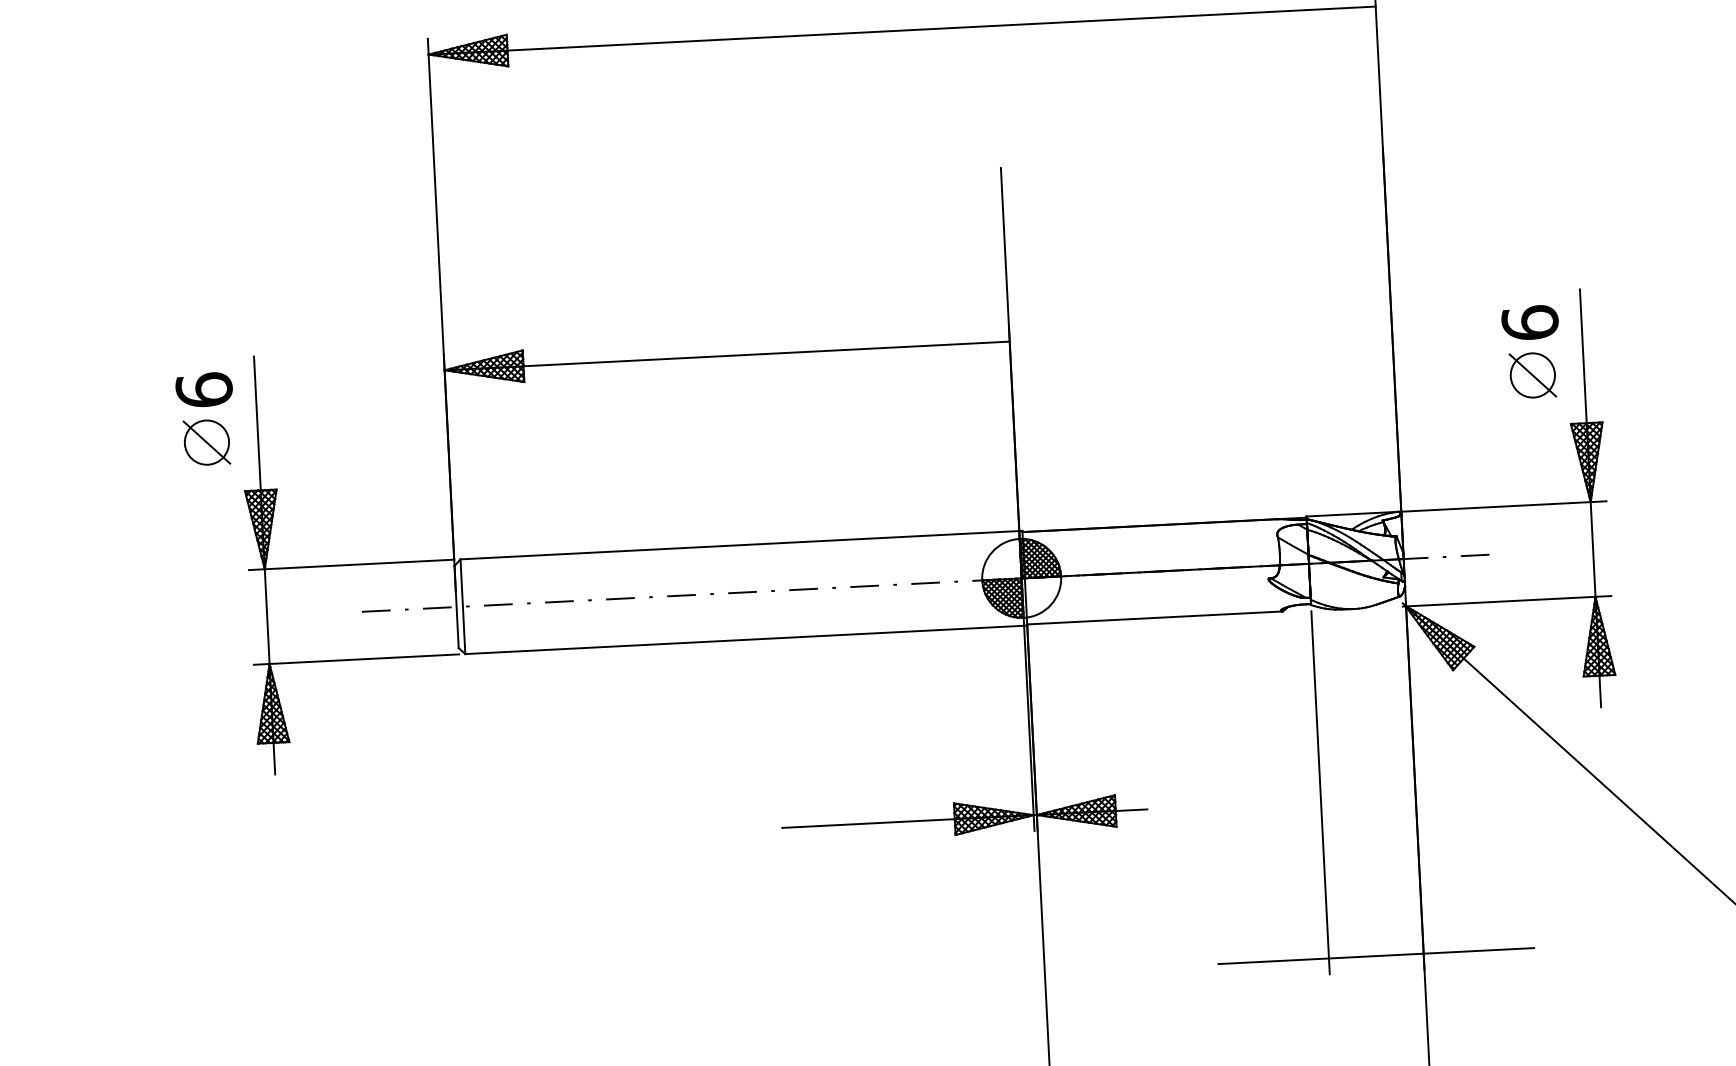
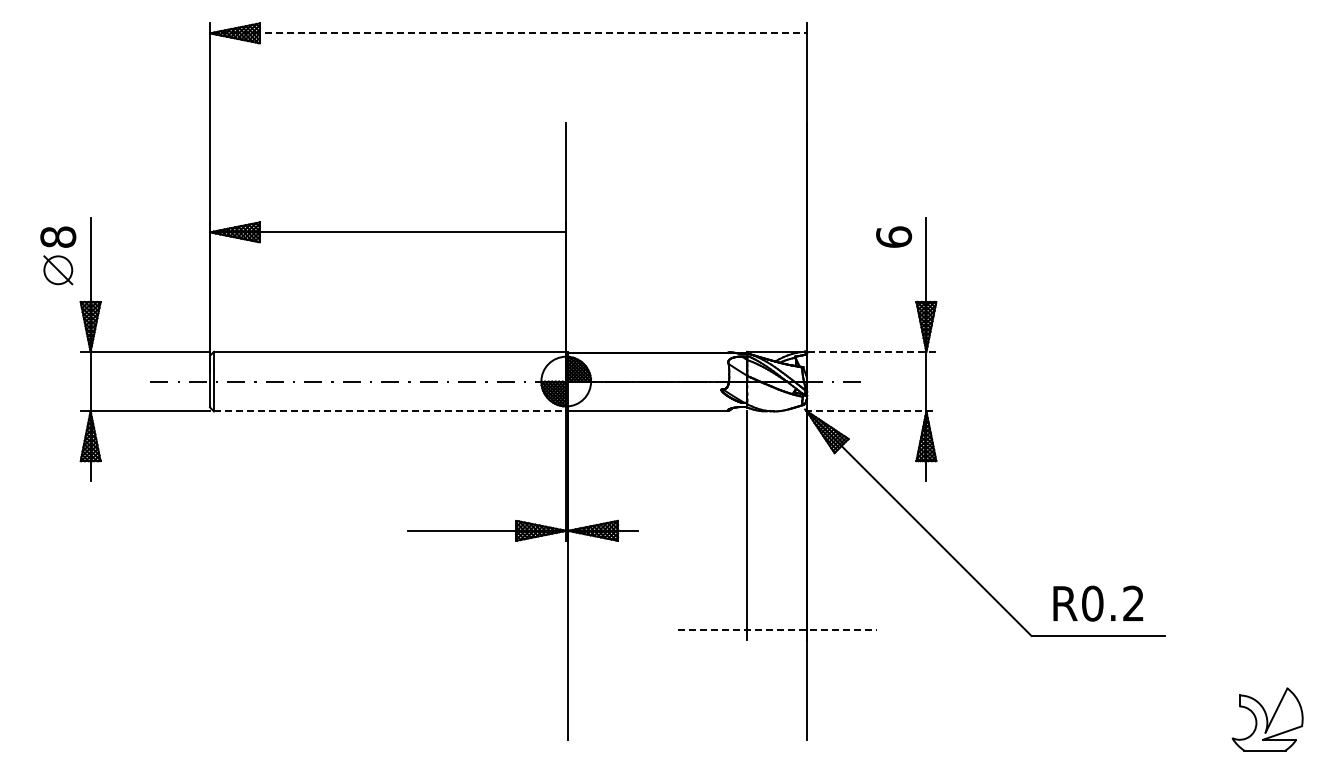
line: (903, 30) -> (509, 33), solid -> dashed
part: (1533, 375) -> (894, 270), removed
text: (204, 389) -> (58, 236), 6 -> 8
line: (1501, 506) -> (870, 351), solid -> dashed
line: (1506, 601) -> (870, 411), solid -> dashed
line: (745, 639) -> (390, 411), solid -> dashed
line: (1376, 956) -> (777, 630), solid -> dashed

